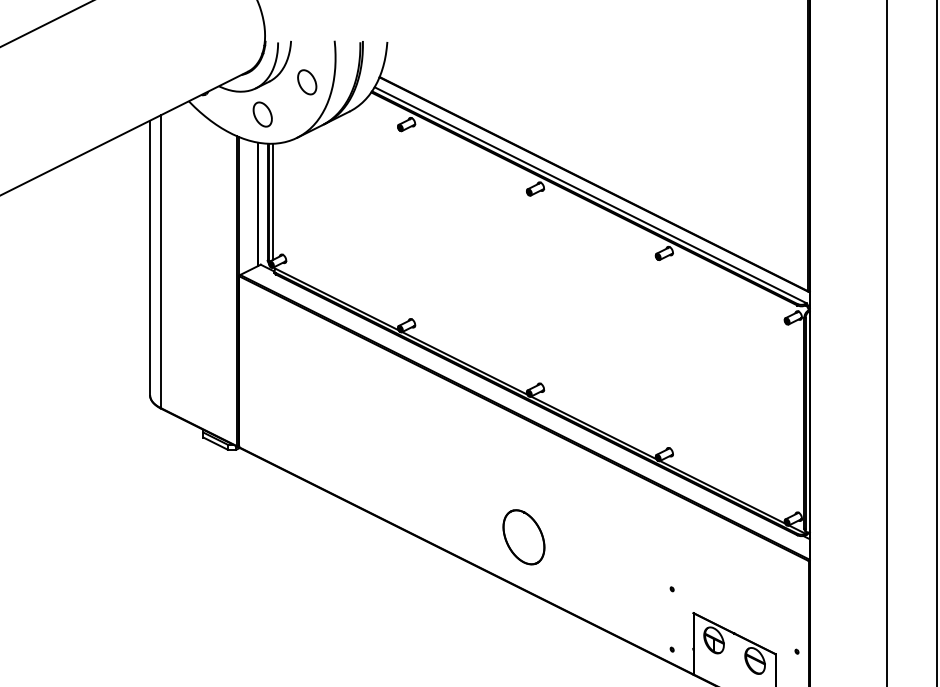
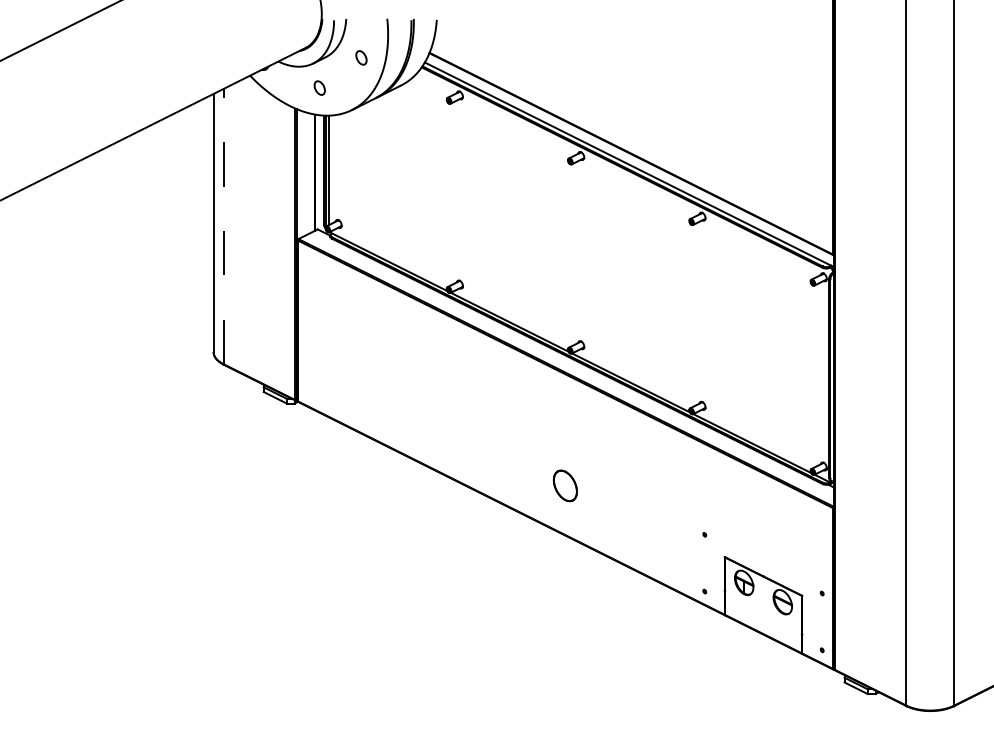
part: (307, 81) -> (361, 57), size x0.6
part: (262, 113) -> (319, 87), size x0.6
line: (160, 261) -> (223, 226), solid -> dashed
part: (524, 536) -> (565, 485), size x0.6

